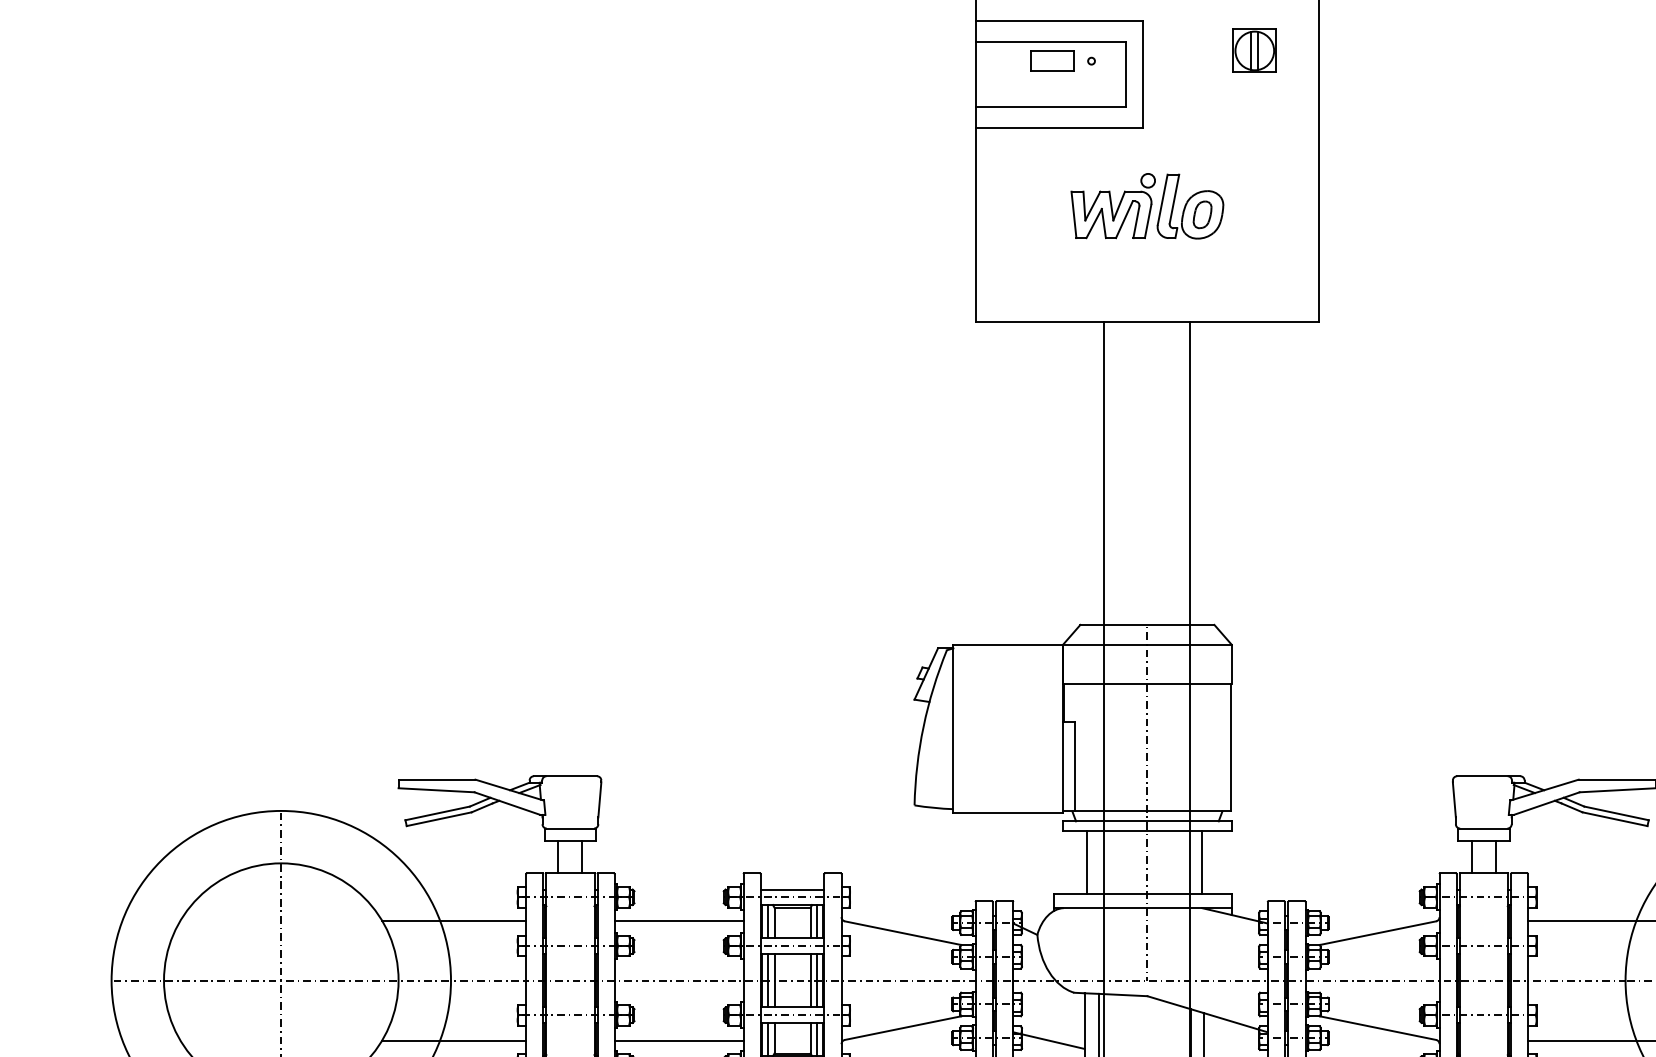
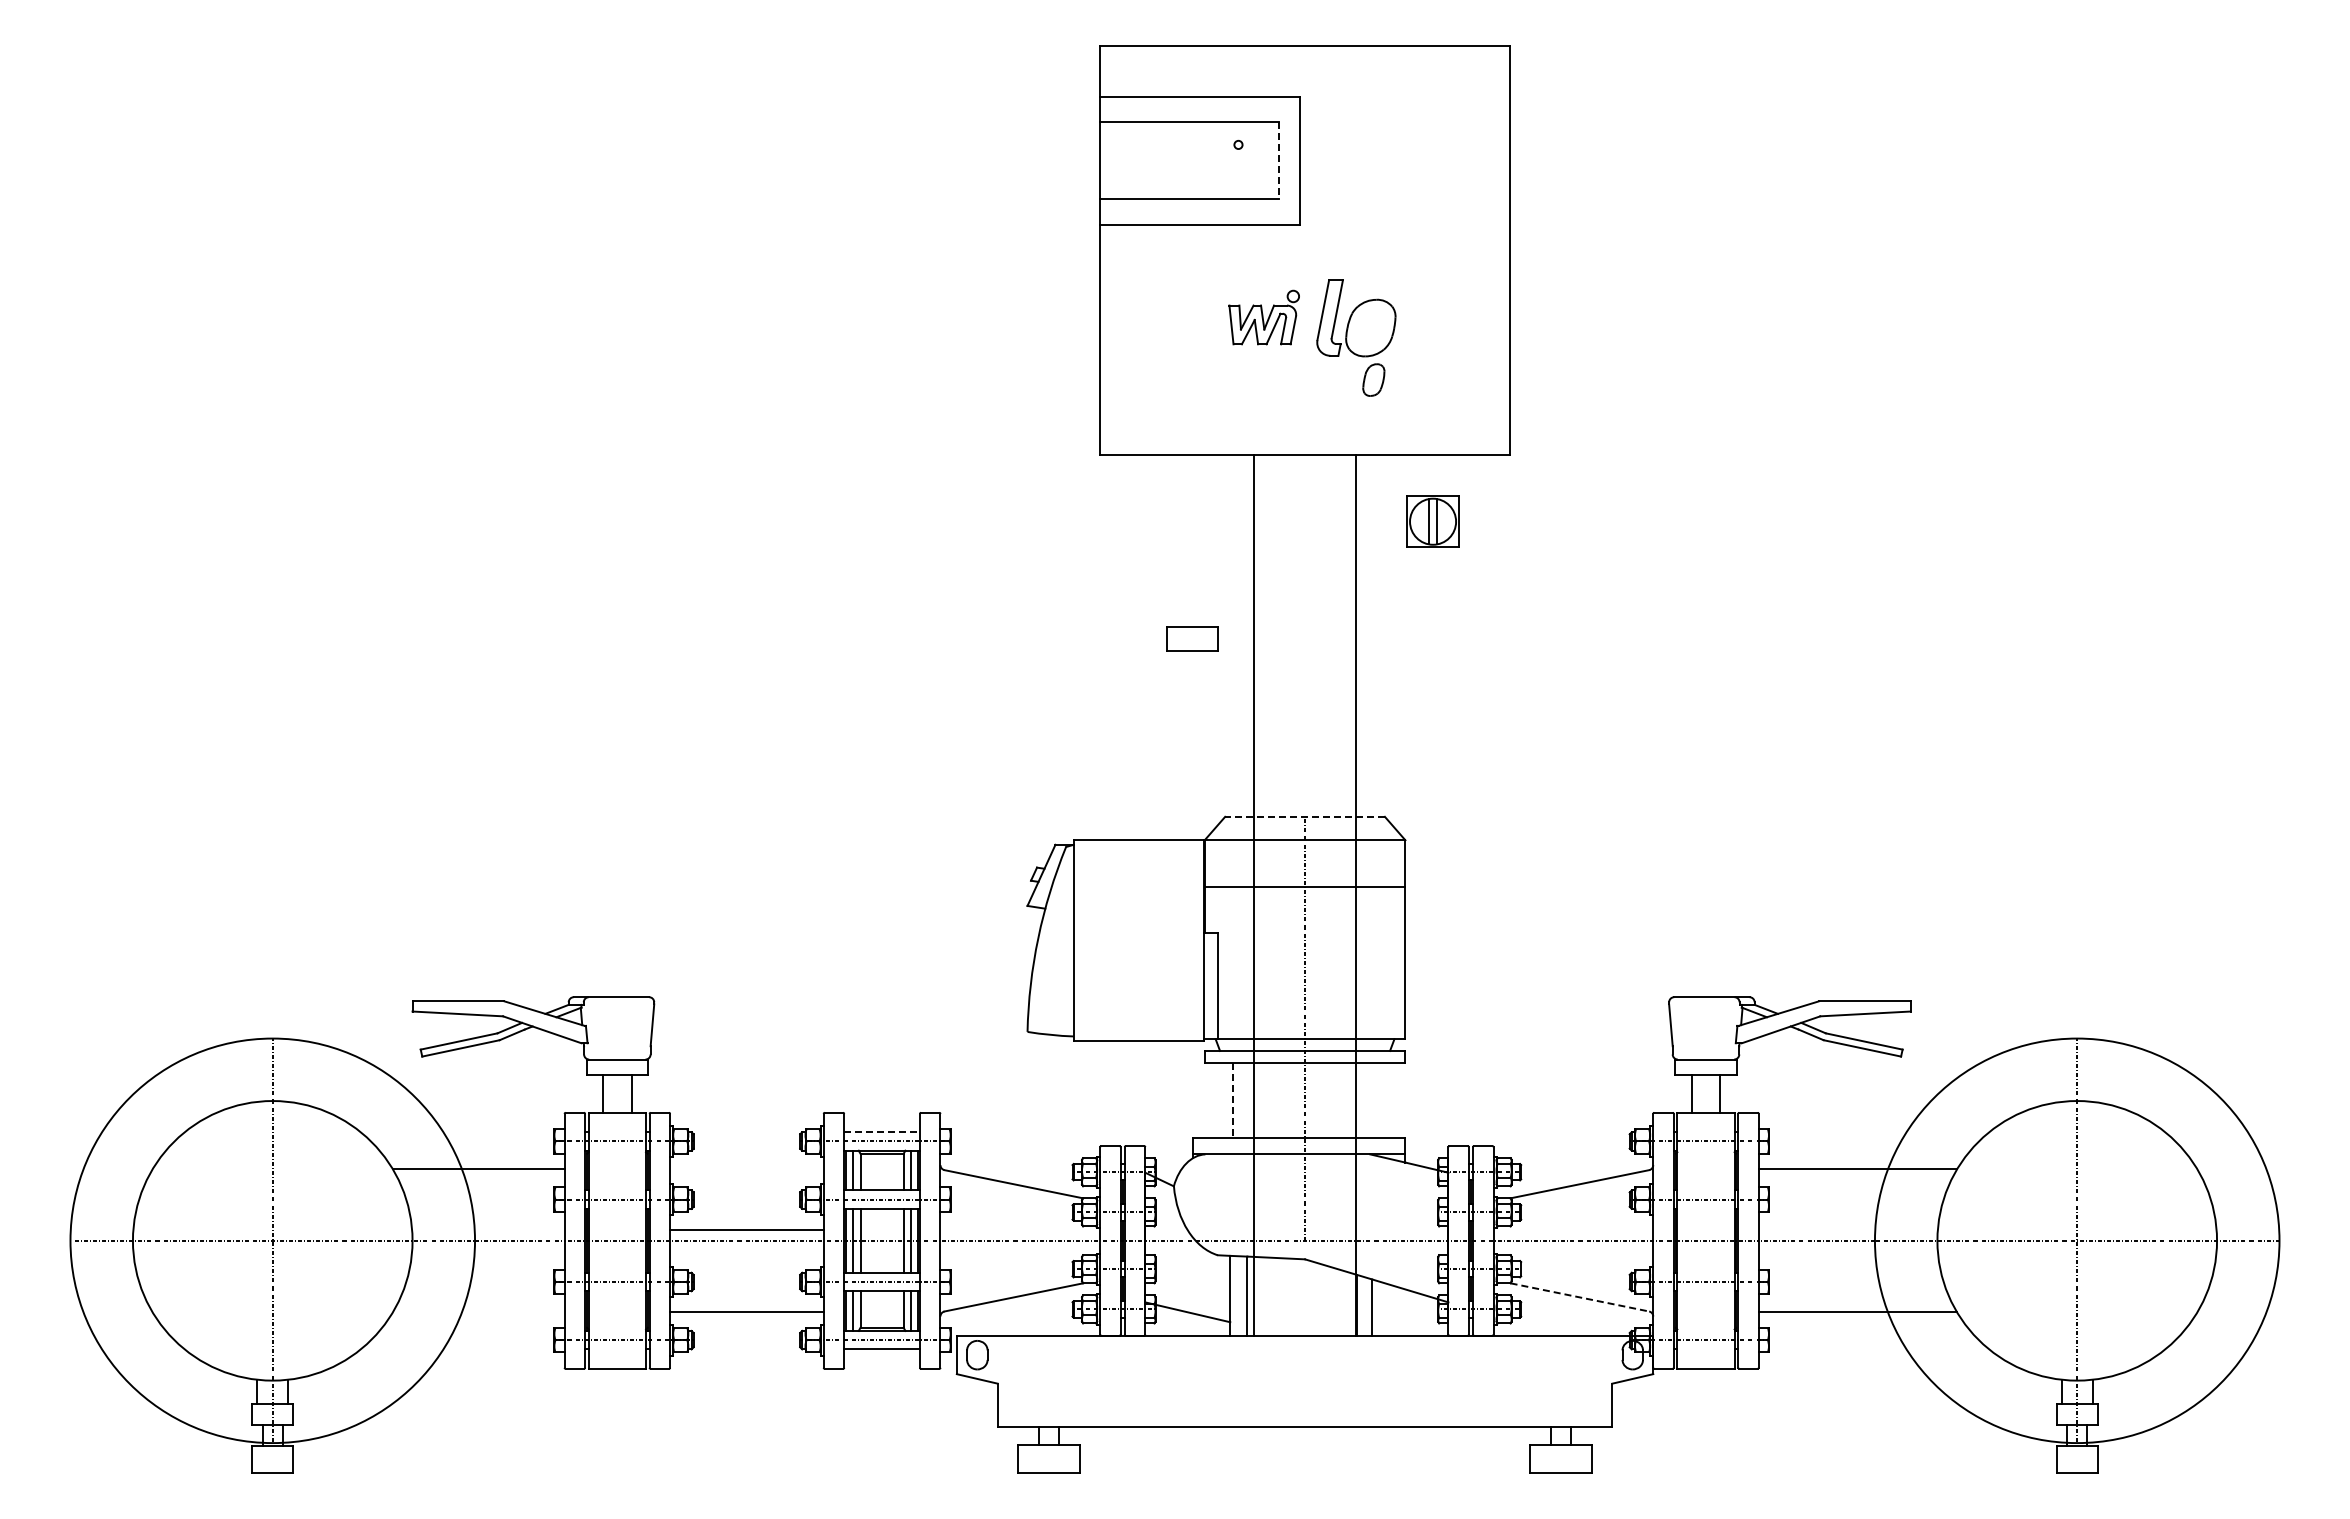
part: (1254, 50) -> (1432, 521), moved
part: (1052, 60) -> (1192, 638), moved
line: (1125, 75) -> (1279, 161), solid -> dashed
part: (1112, 205) -> (1263, 317), size x0.7
part: (1202, 214) -> (1373, 379), moved
line: (1147, 624) -> (1305, 816), solid -> dashed
line: (1086, 862) -> (1232, 1100), solid -> dashed
line: (1202, 862) -> (1370, 1099), removed
line: (792, 889) -> (882, 1132), solid -> dashed
line: (678, 920) -> (746, 1230), moved
line: (1377, 1028) -> (1579, 1297), solid -> dashed
line: (453, 1040) -> (478, 1312), removed

